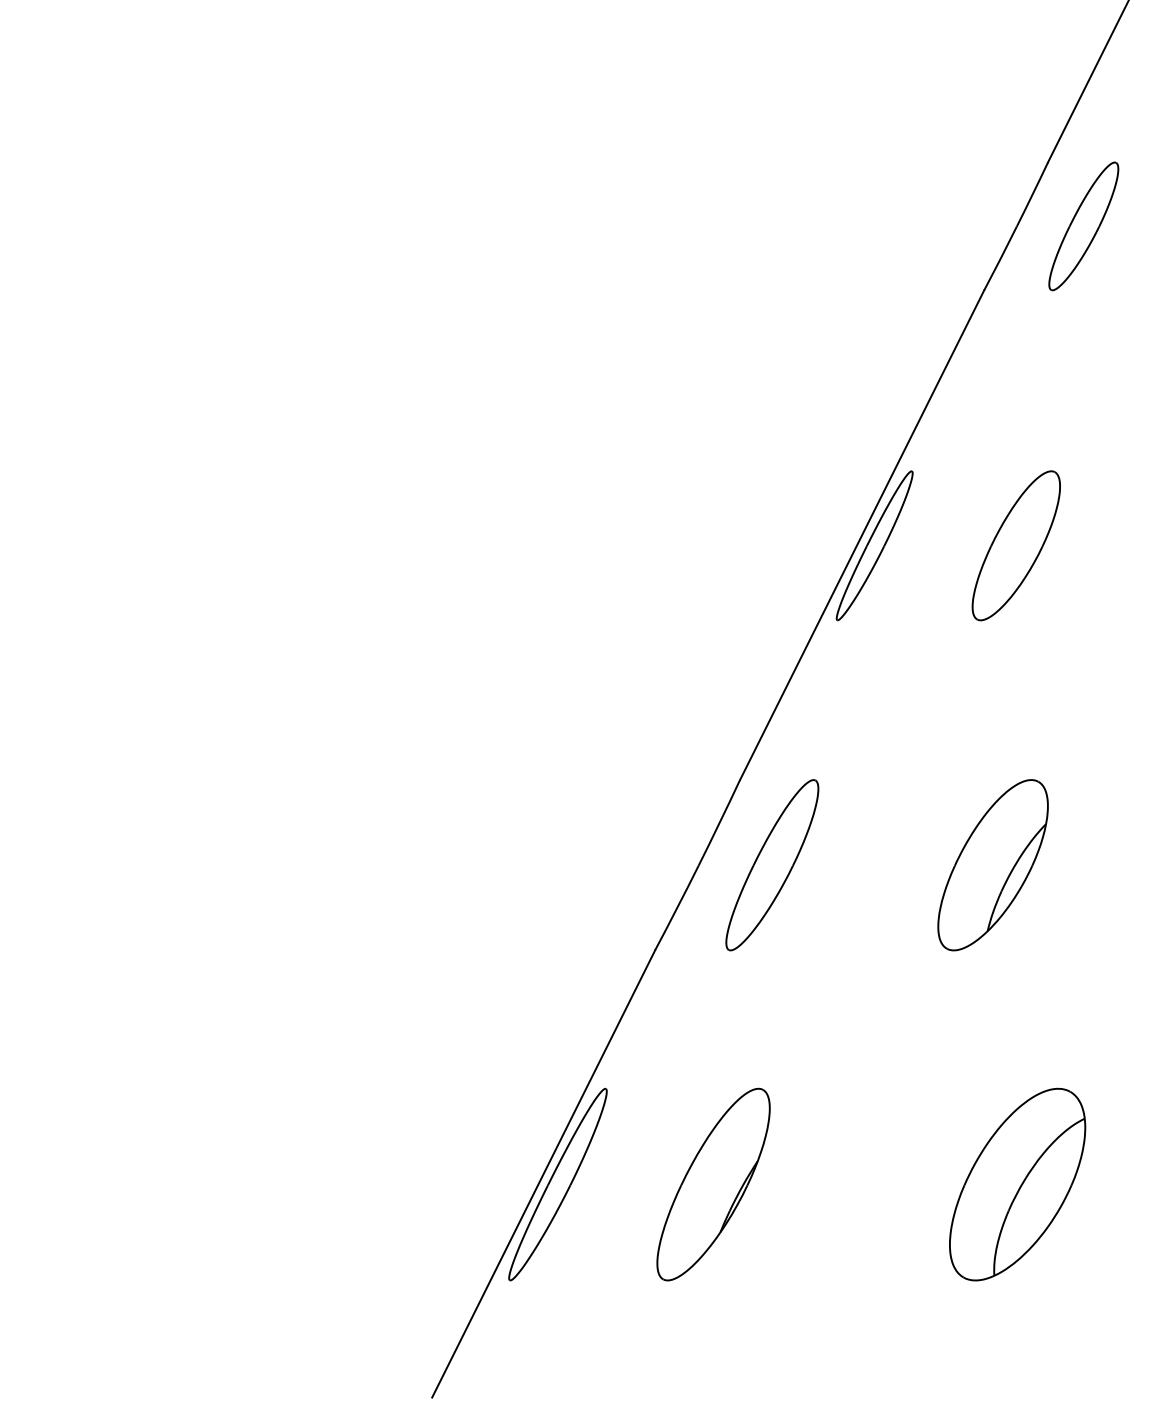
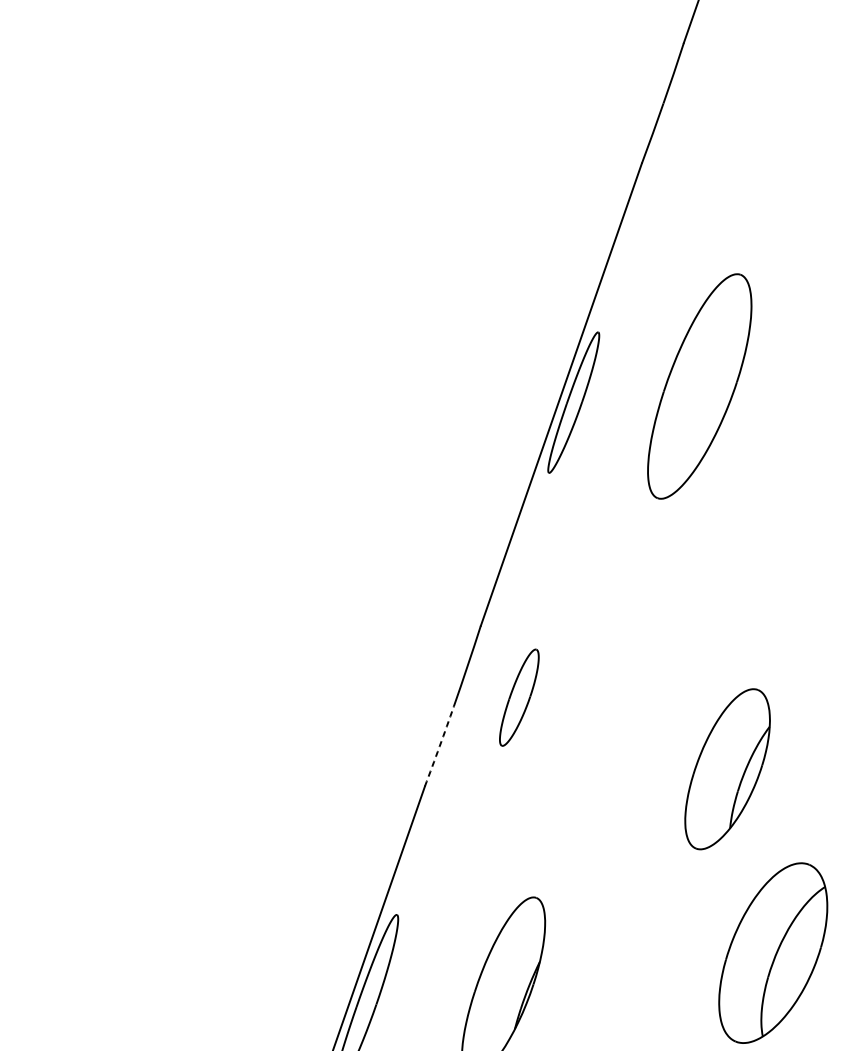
part: (1083, 226) -> (722, 95), removed
part: (1015, 545) -> (698, 386), size x1.6
part: (772, 865) -> (519, 697), size x0.6
part: (992, 865) -> (726, 769), moved
arc: (677, 908) -> (440, 746), solid -> dashed

